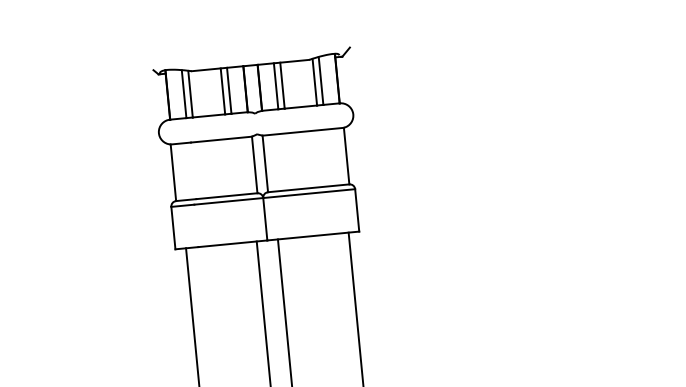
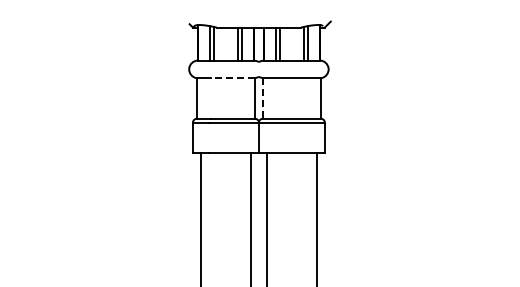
line: (221, 139) -> (233, 78), solid -> dashed
line: (265, 165) -> (262, 99), solid -> dashed

